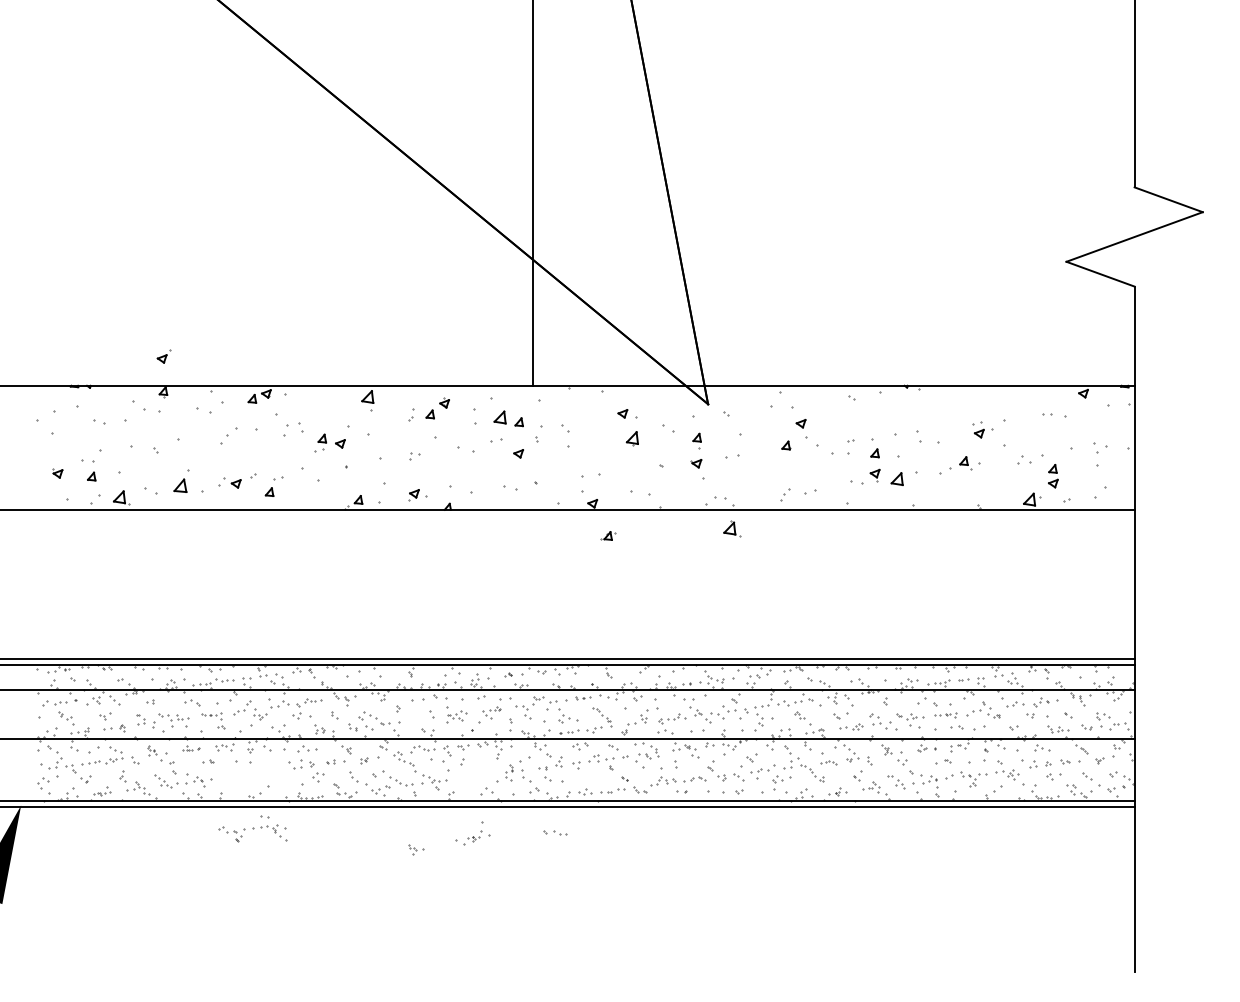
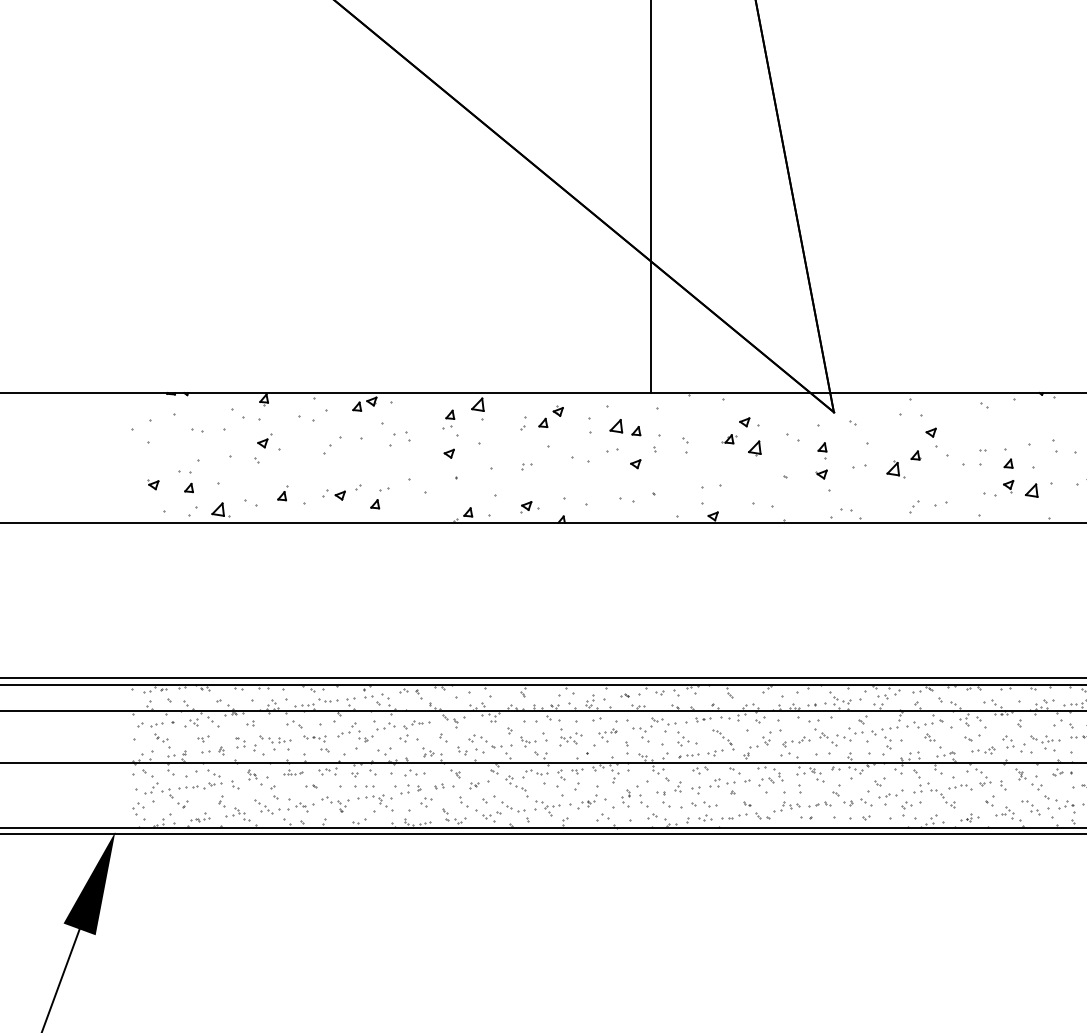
part: (163, 356) -> (264, 440), moved
part: (565, 435) -> (684, 445), size x0.62
part: (320, 442) -> (448, 418), moved
part: (180, 481) -> (281, 493), size x0.62
part: (732, 528) -> (896, 469), moved
part: (608, 535) -> (729, 438), moved
part: (828, 762) -> (959, 787), size x1.43
part: (252, 828) -> (357, 798), moved
part: (555, 832) -> (704, 803), moved
part: (472, 833) -> (587, 797), moved
part: (416, 849) -> (528, 742), moved

